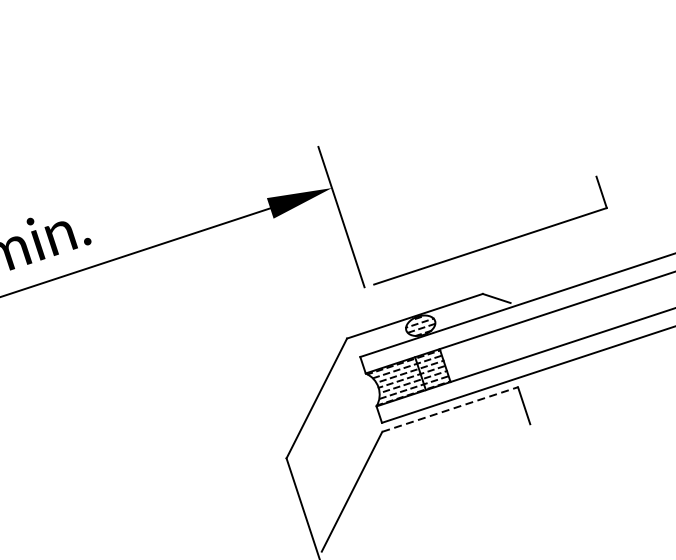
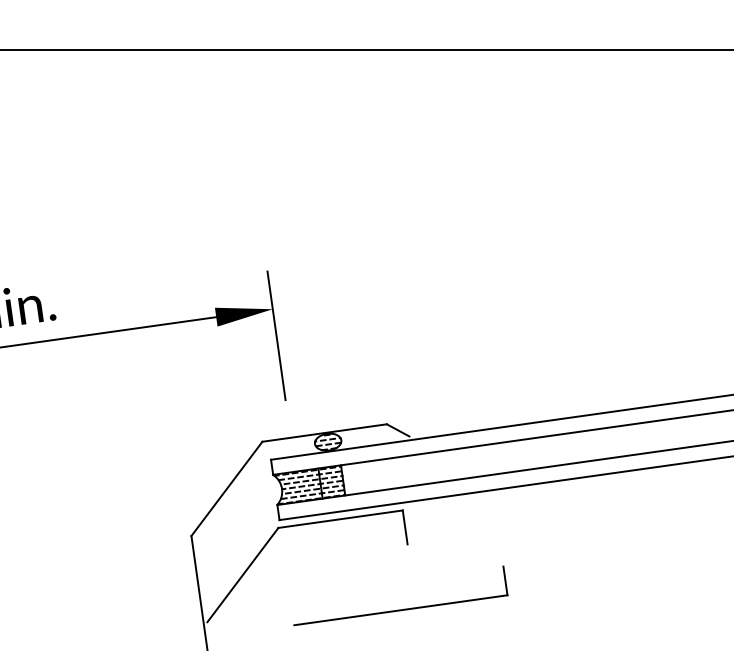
part: (494, 243) -> (404, 608), moved
line: (450, 409) -> (340, 519), dashed -> solid

